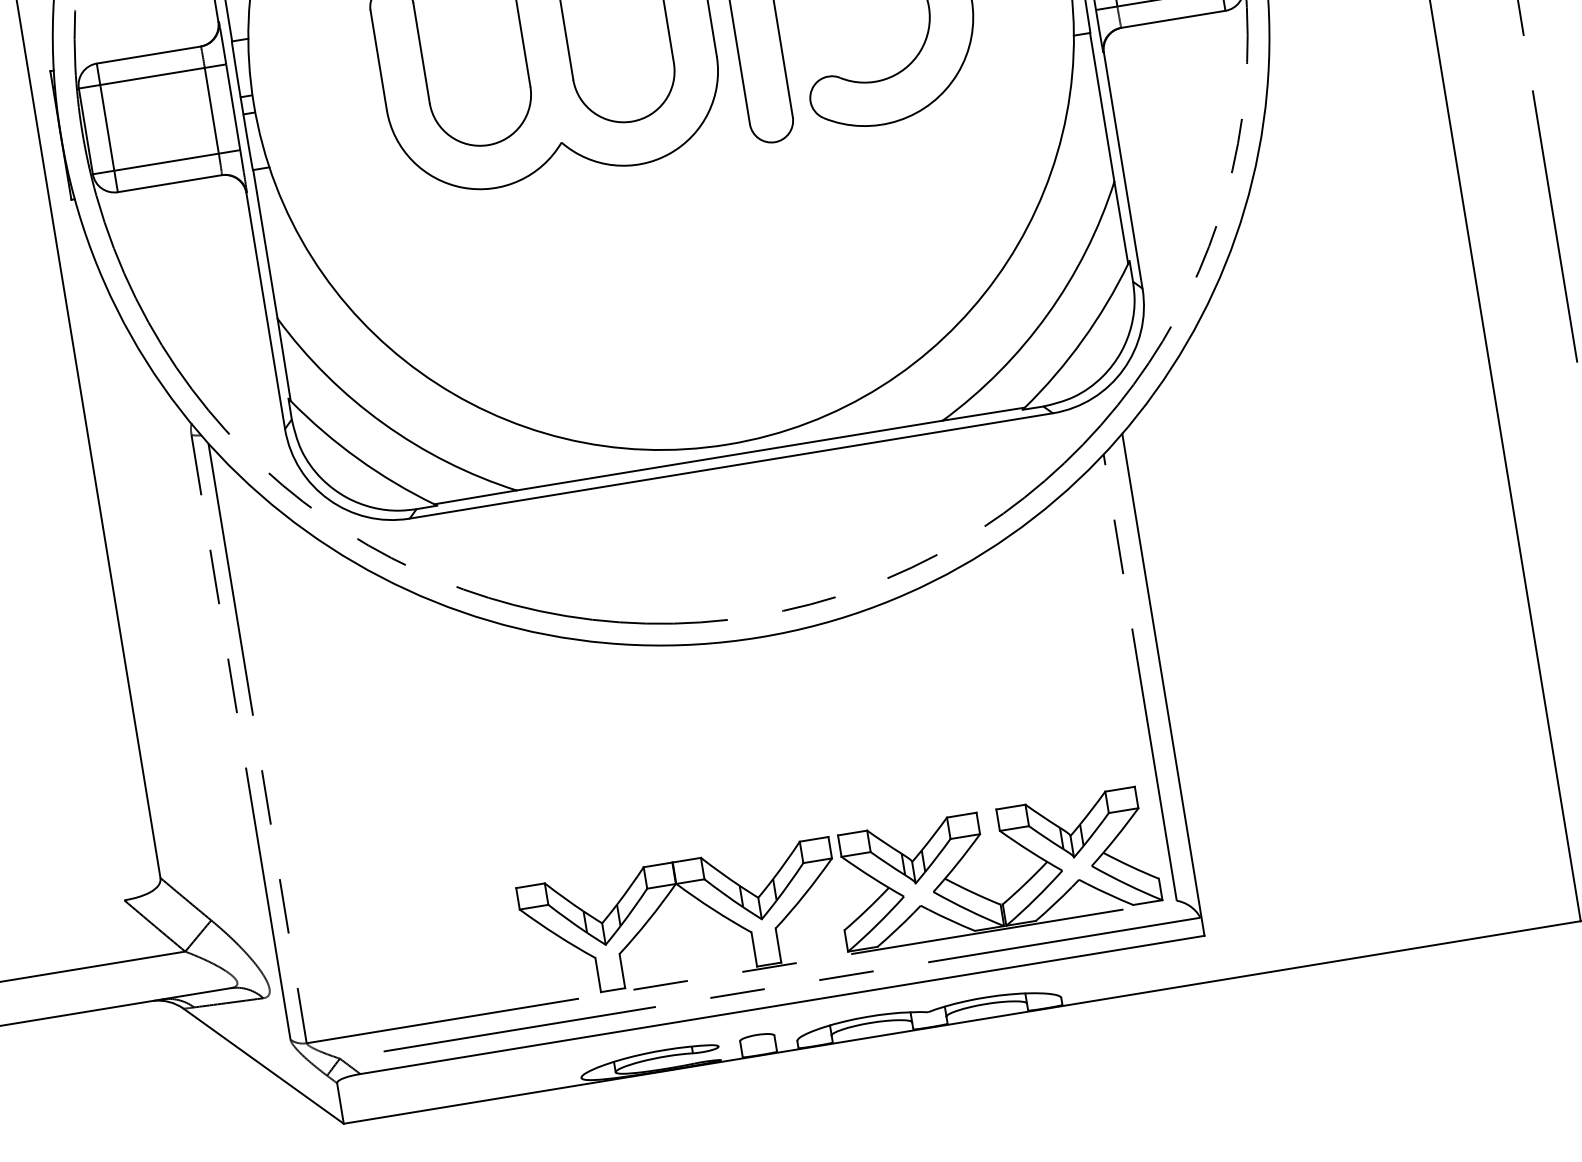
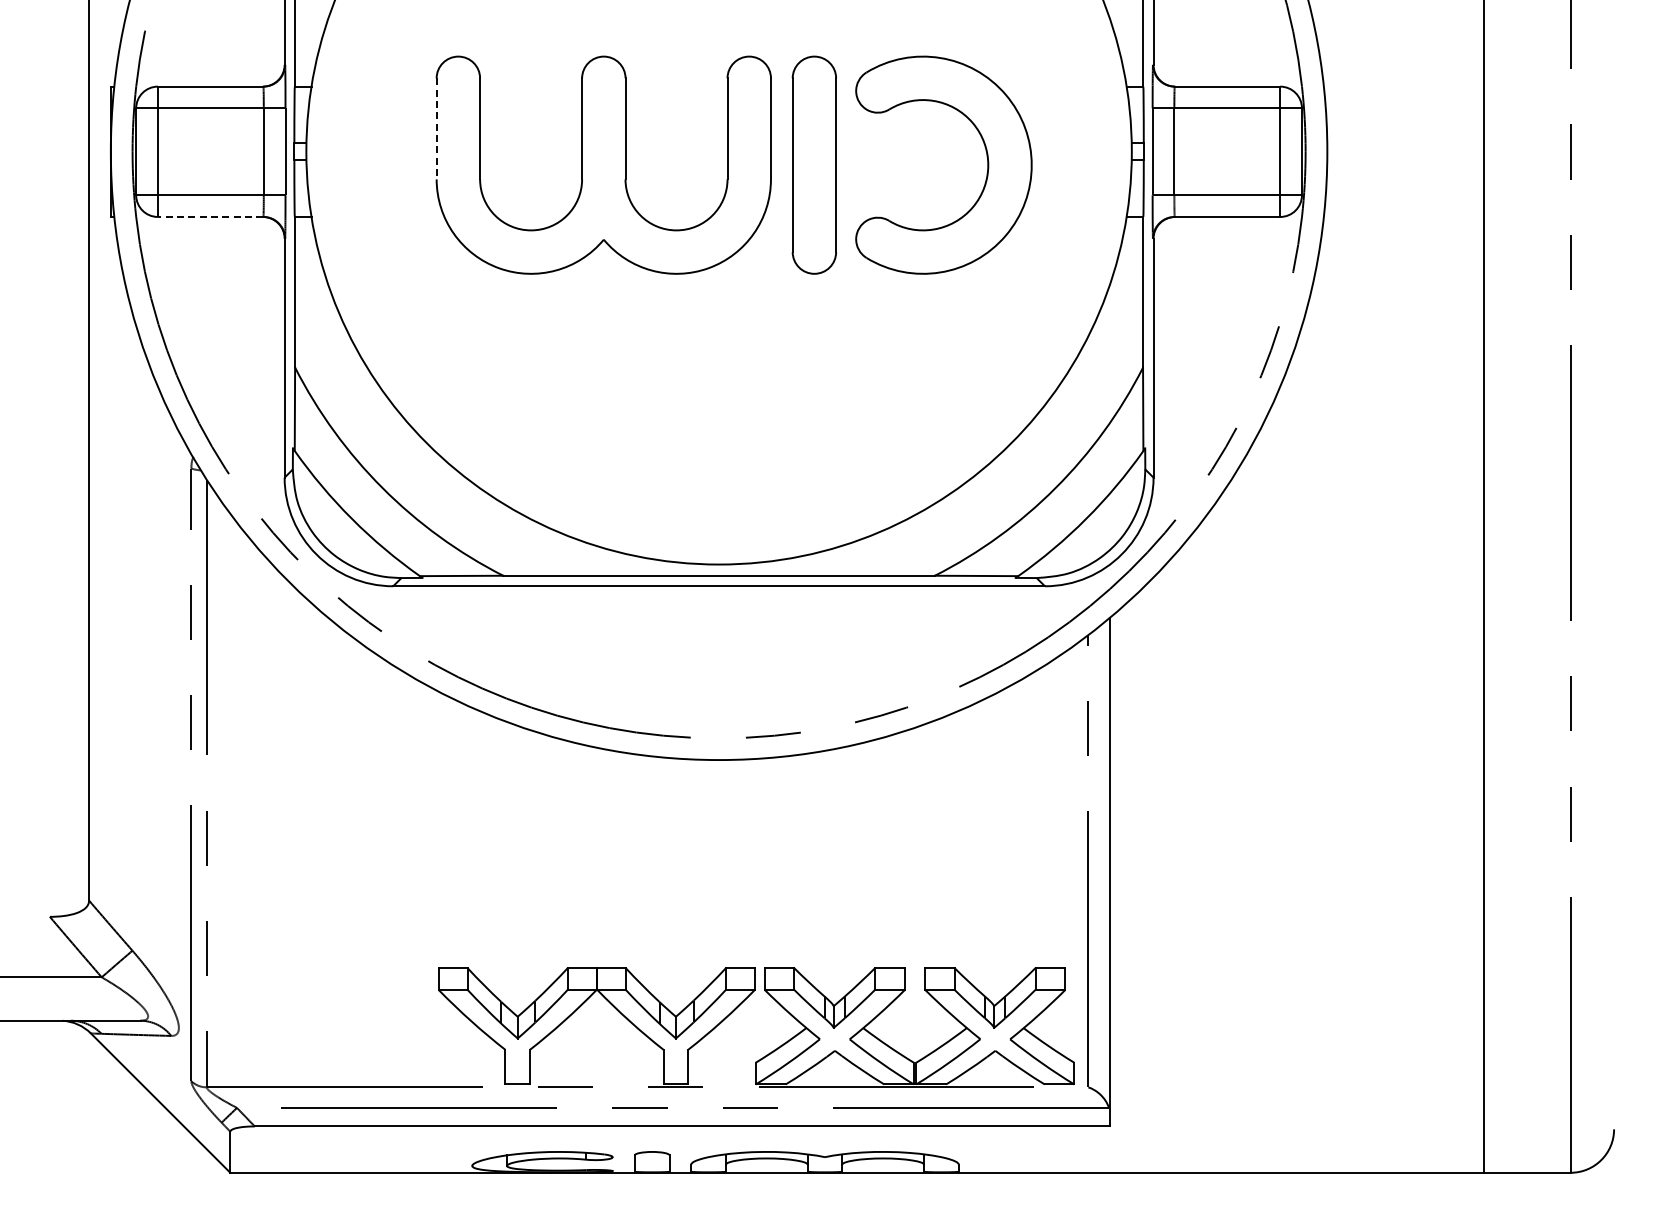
line: (378, 59) -> (436, 128), solid -> dashed
line: (169, 183) -> (210, 216), solid -> dashed

